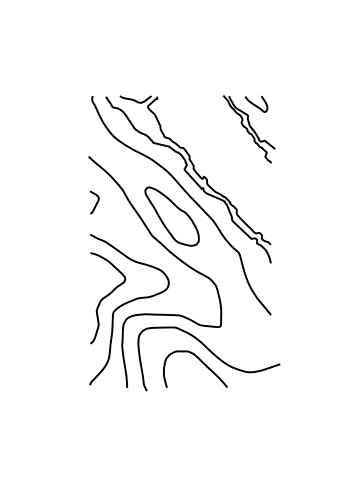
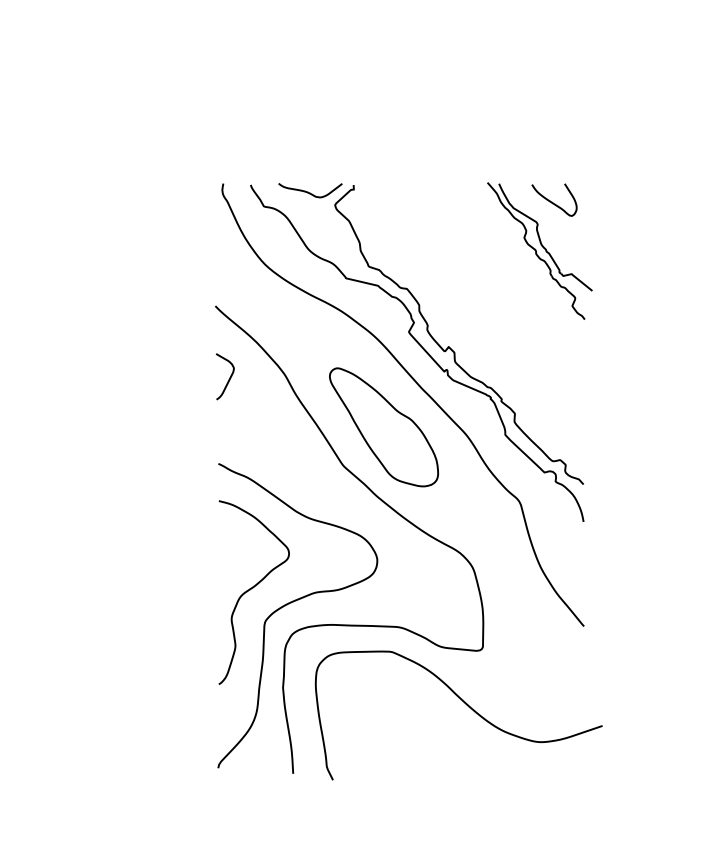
curve: (96, 202) -> (229, 376), moved
curve: (201, 362) -> (443, 722), removed

